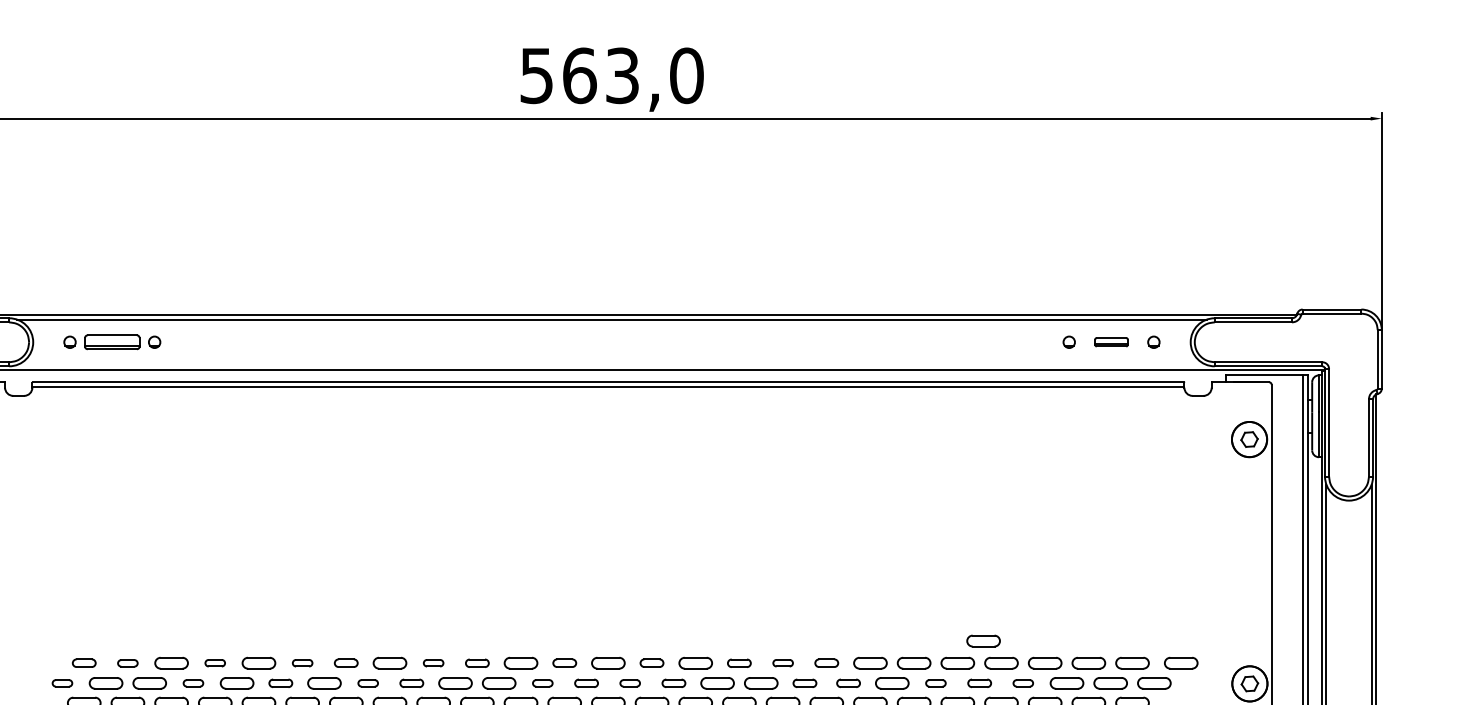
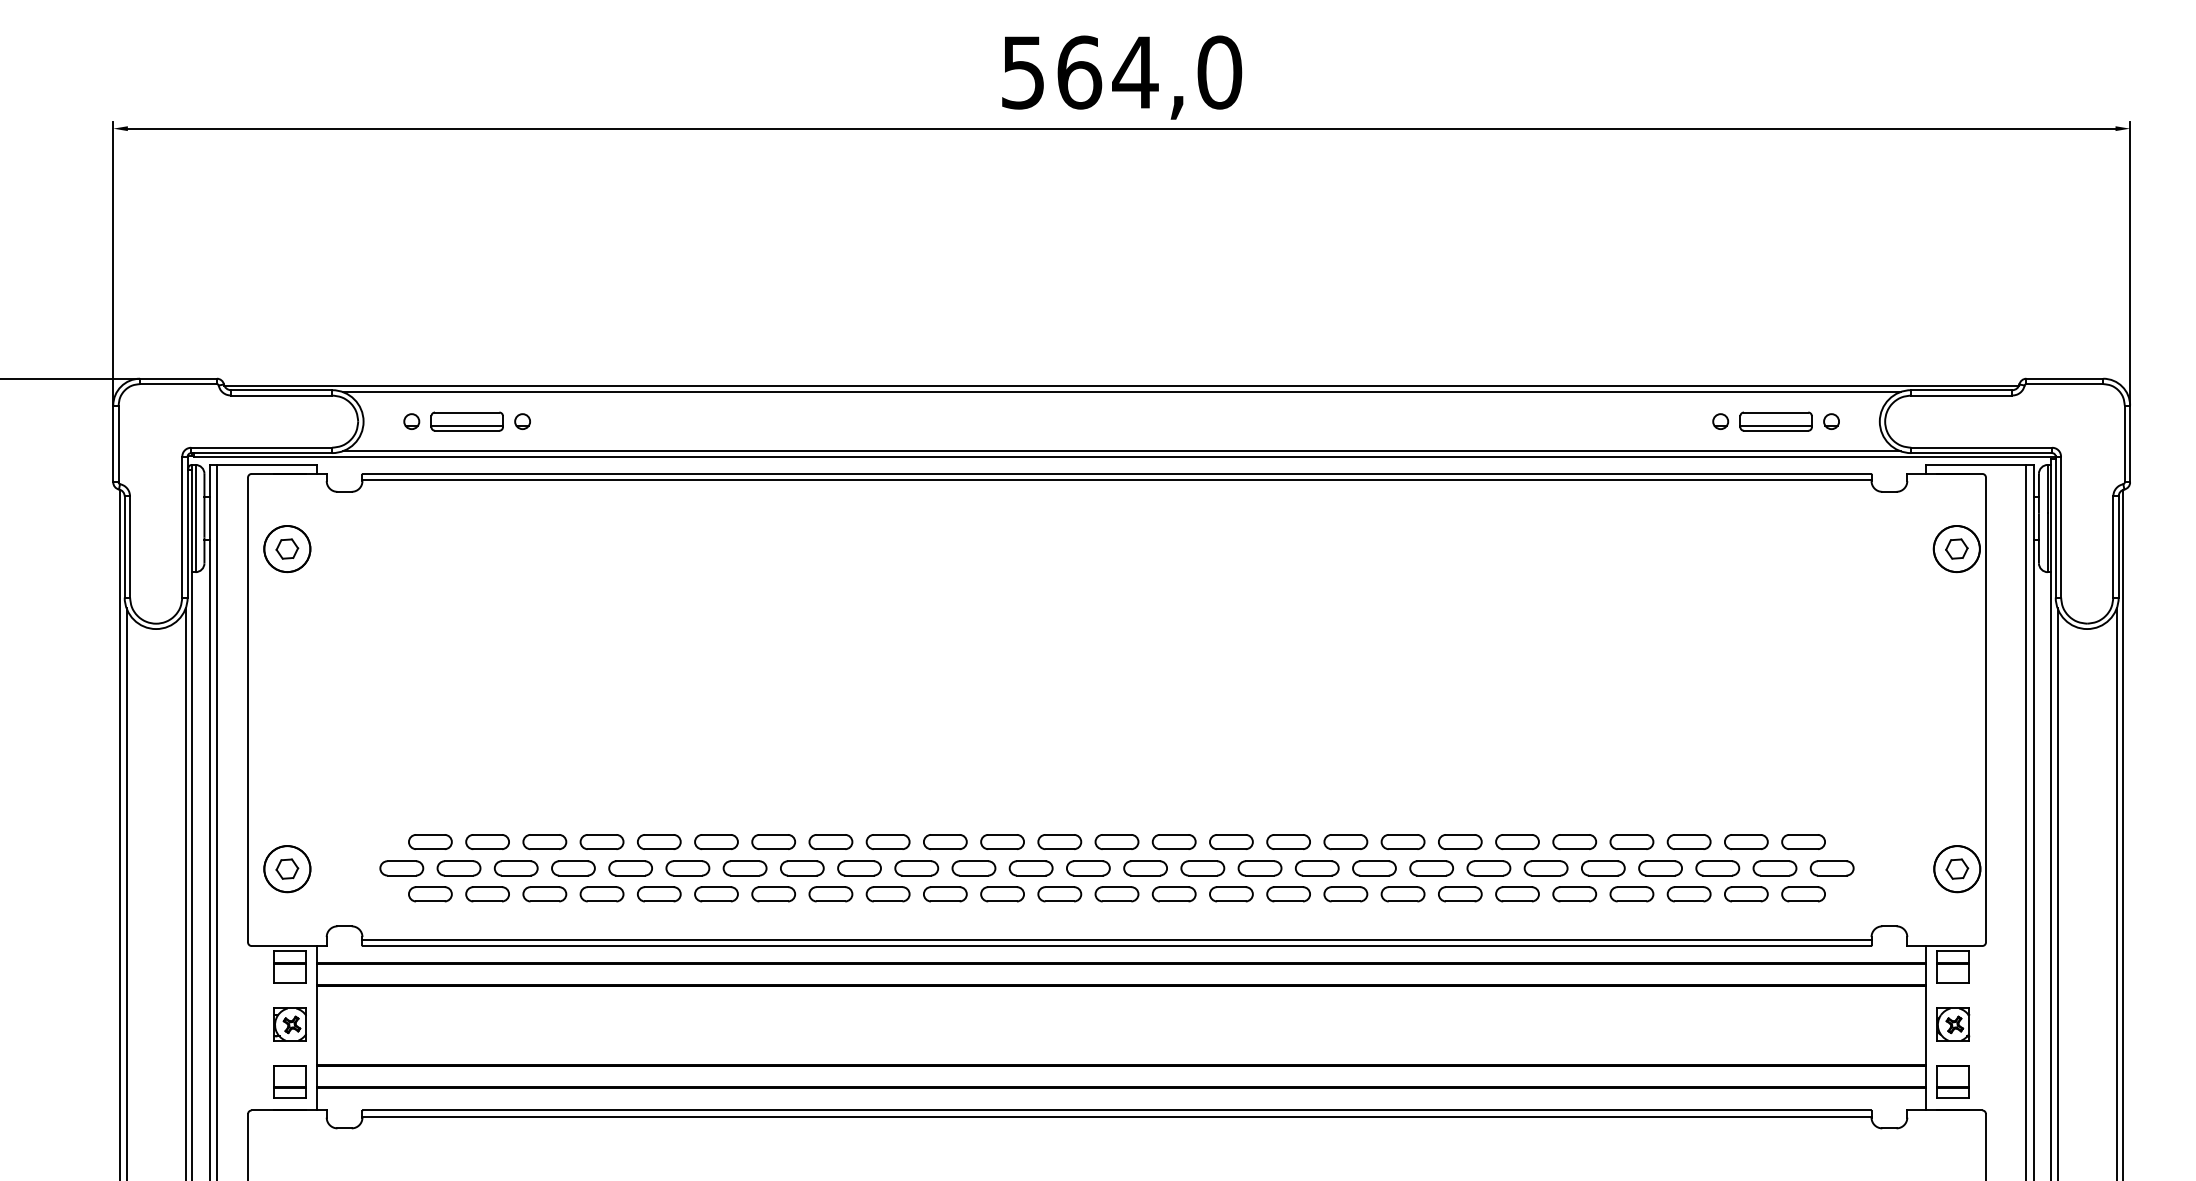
text: (622, 75) -> (1135, 72), 563,0 -> 564,0
part: (1111, 342) -> (1775, 421), size x1.67
line: (611, 365) -> (1121, 451), added
part: (983, 640) -> (1608, 812), removed
part: (84, 662) -> (430, 841), size x1.43
part: (214, 662) -> (601, 841), size x1.67
part: (302, 662) -> (716, 841), size x1.67
part: (346, 662) -> (773, 841), size x1.43
part: (433, 662) -> (887, 841), size x1.67
part: (564, 662) -> (1059, 841), size x1.43
part: (651, 662) -> (1173, 841), size x1.43
part: (782, 662) -> (1345, 841), size x1.67
part: (826, 662) -> (1402, 841), size x1.43
part: (127, 663) -> (487, 842), size x1.67
part: (477, 663) -> (945, 842), size x1.43
part: (739, 663) -> (1288, 842), size x1.43
part: (1181, 663) -> (1867, 842), removed
part: (62, 683) -> (401, 868), size x1.67
part: (193, 683) -> (573, 868), size x1.67
part: (280, 683) -> (687, 868), size x1.43
part: (368, 683) -> (802, 868), size x1.67
part: (411, 683) -> (859, 868), size x1.43
part: (542, 683) -> (1030, 868), size x1.67
part: (586, 683) -> (1088, 868), size x1.43
part: (630, 683) -> (1145, 868), size x1.67
part: (673, 683) -> (1202, 868), size x1.43
part: (804, 683) -> (1374, 868), size x1.43
part: (848, 683) -> (1431, 868), size x1.43
part: (935, 683) -> (1545, 868), size x1.67
part: (979, 683) -> (1603, 868), size x1.43
part: (1023, 683) -> (1660, 868), size x1.67

